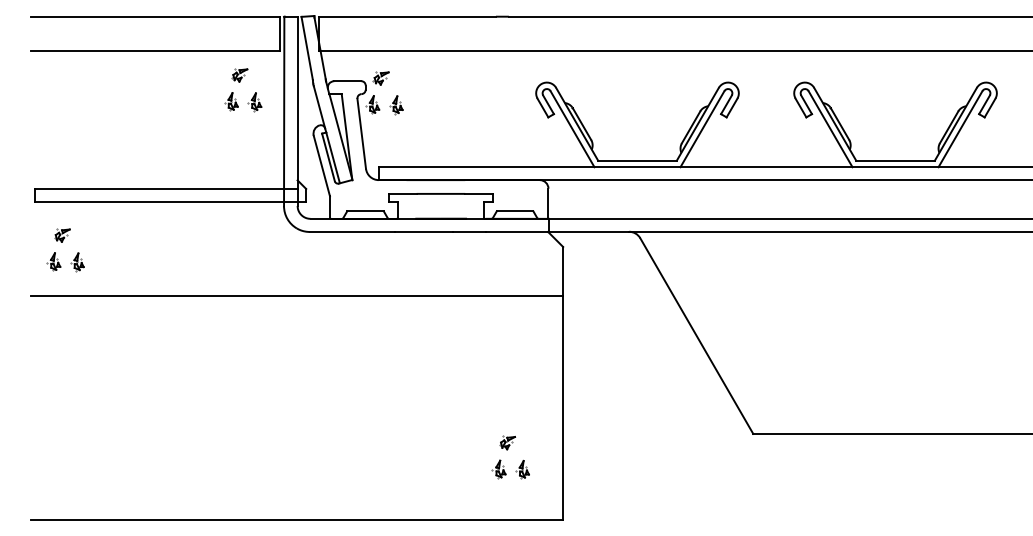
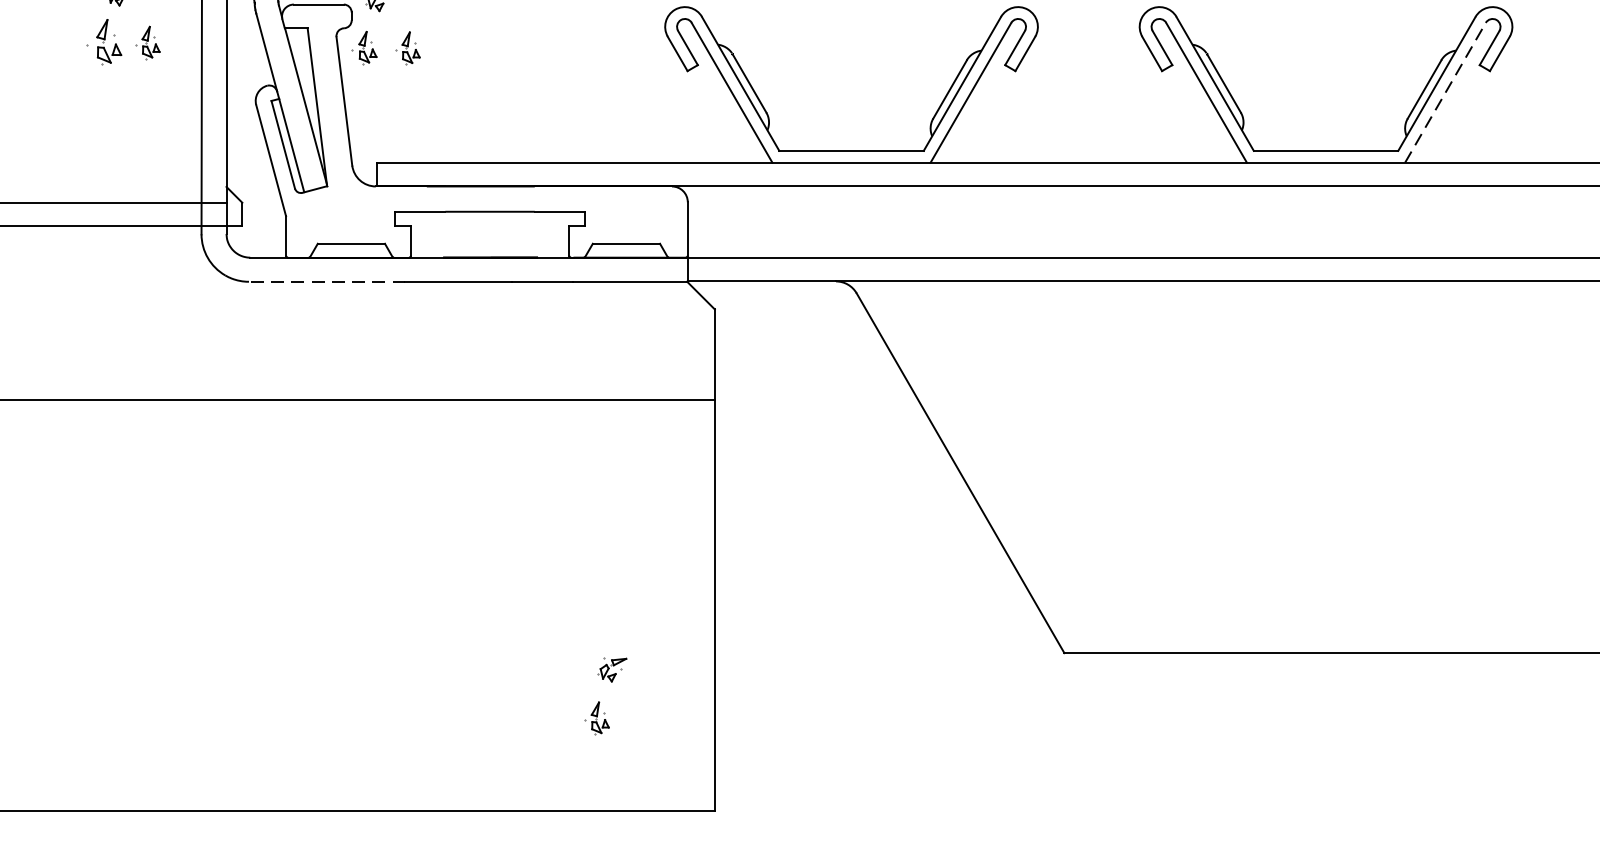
part: (231, 101) -> (104, 41), size x1.4
line: (960, 129) -> (1445, 93), solid -> dashed
line: (352, 231) -> (327, 280), solid -> dashed
part: (522, 469) -> (640, 718), removed

